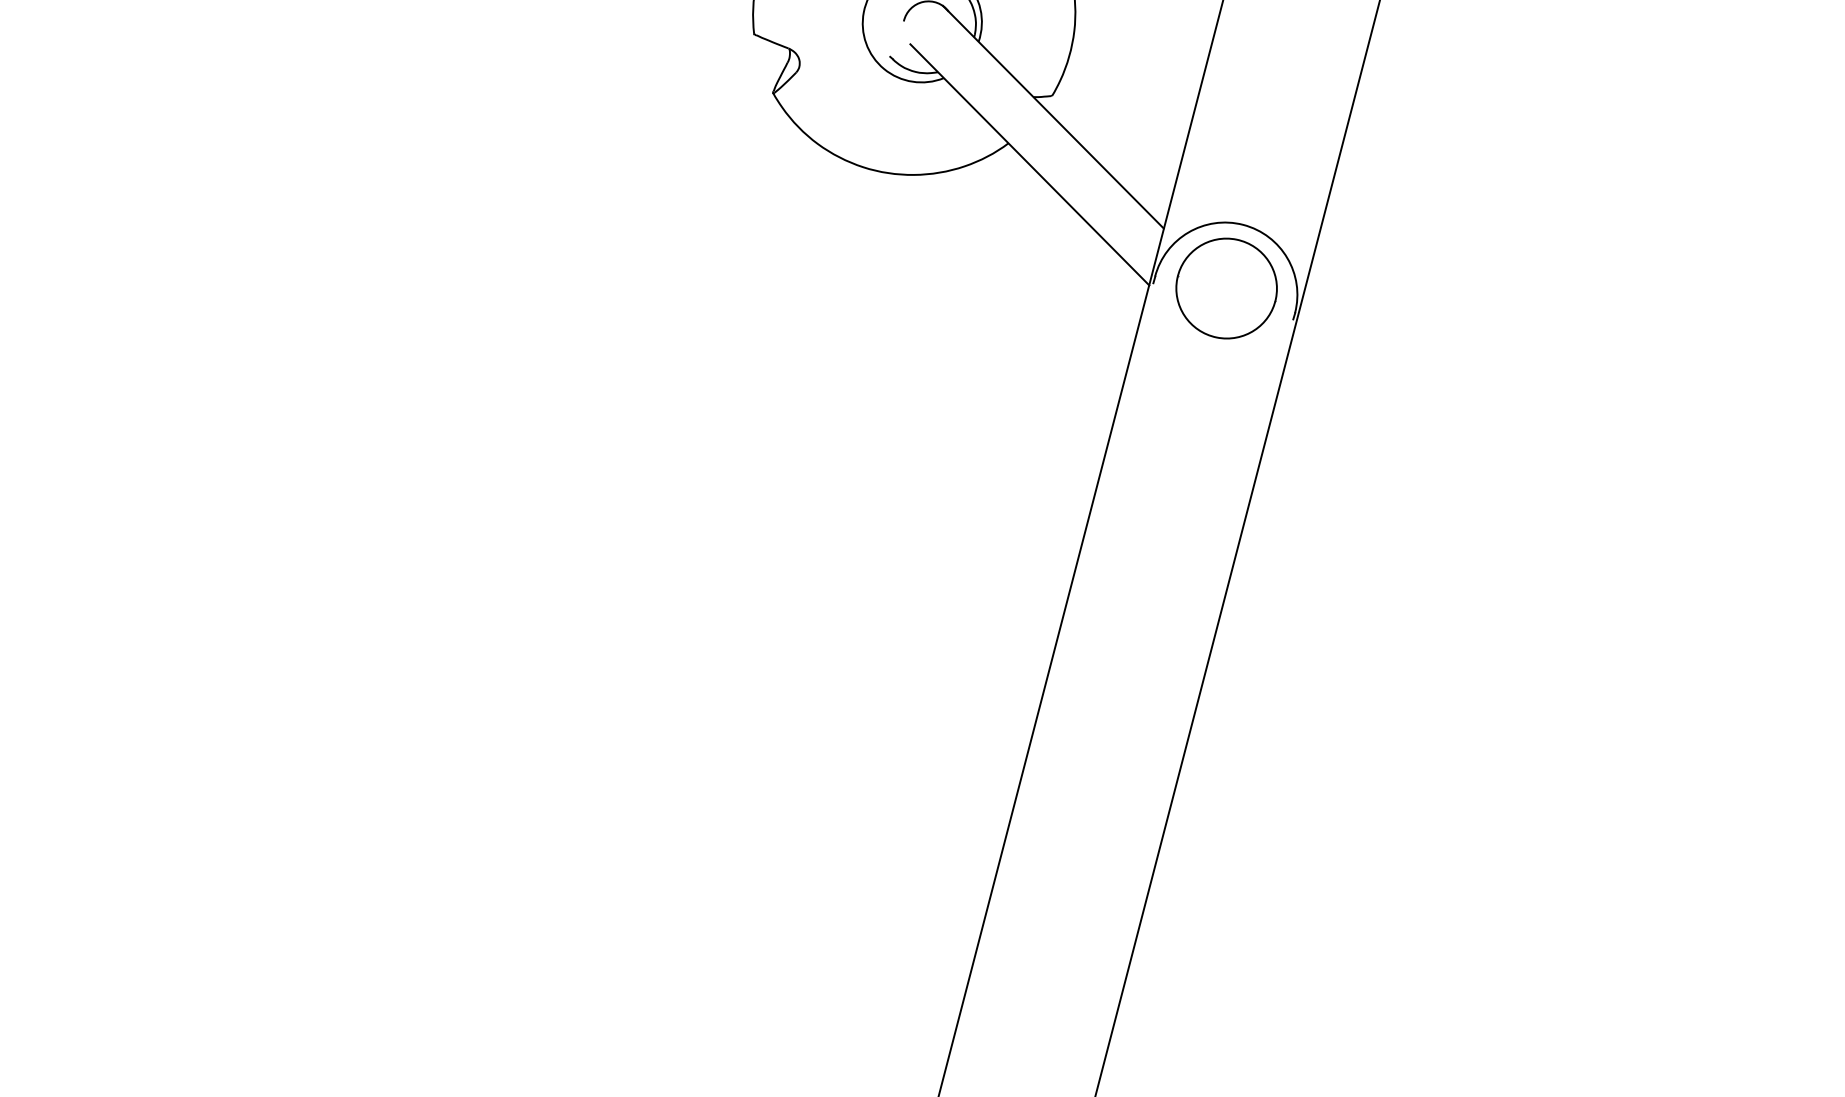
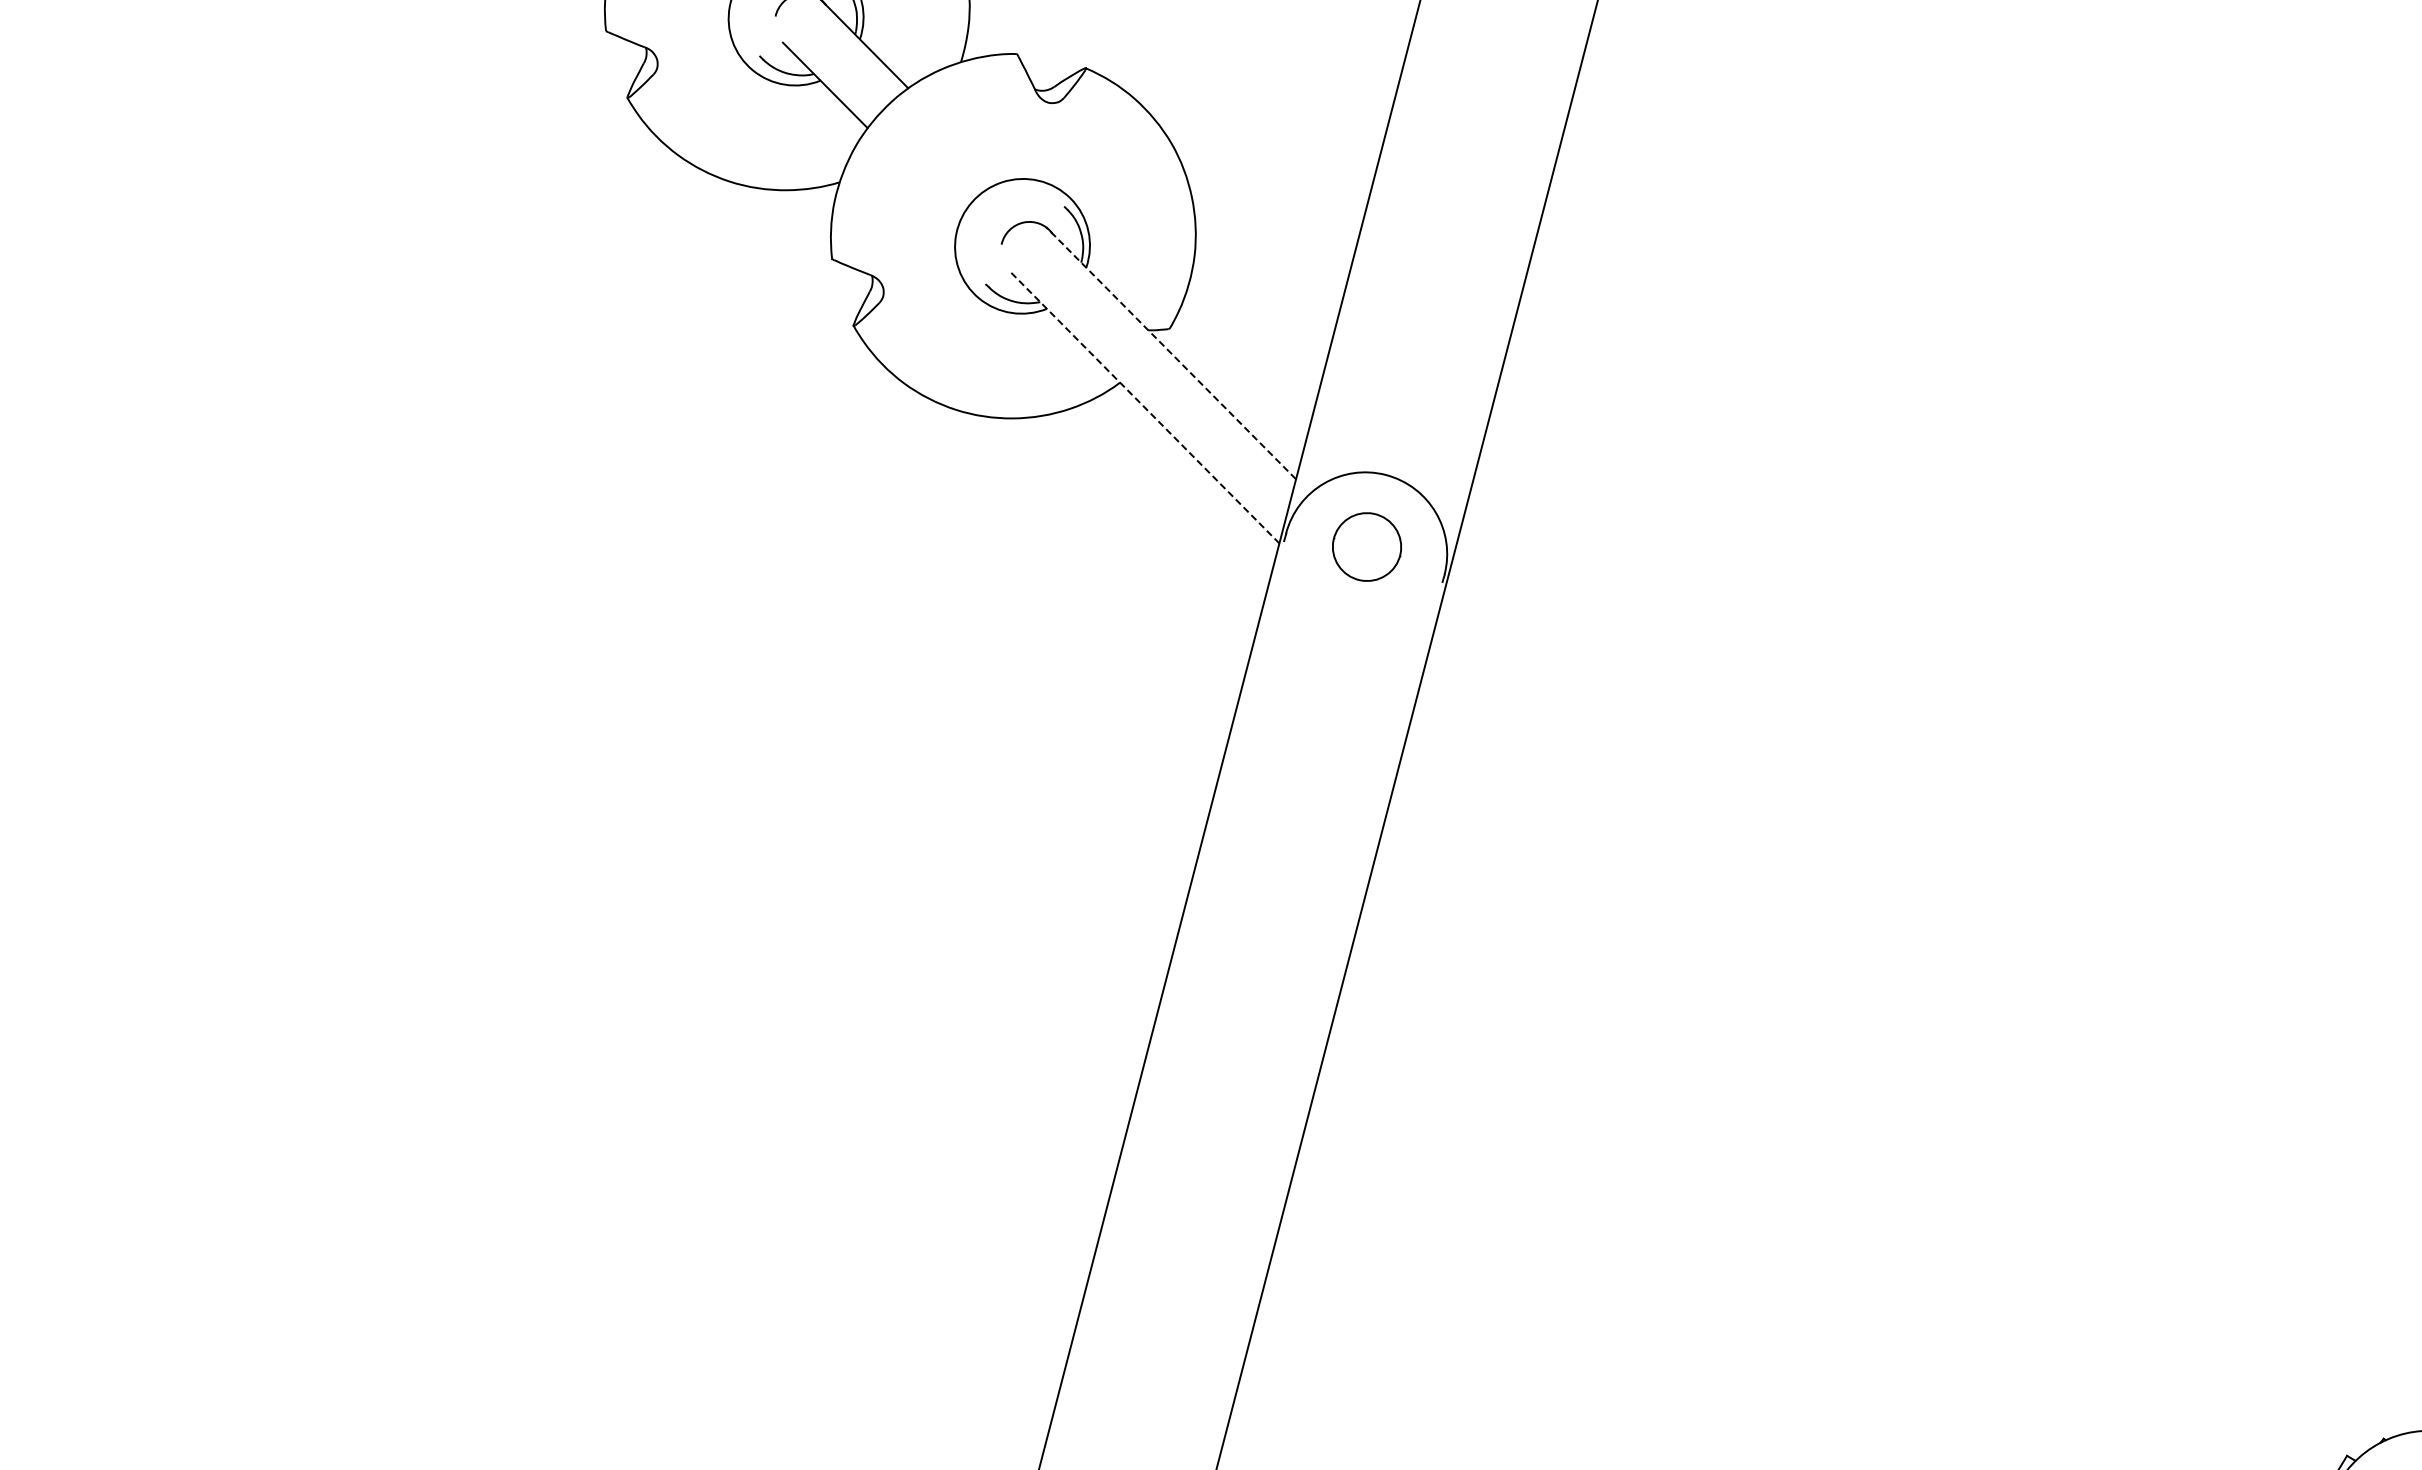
line: (1053, 116) -> (1170, 352), solid -> dashed
line: (1029, 164) -> (1143, 406), solid -> dashed
part: (1226, 288) -> (1366, 546), size x0.6

